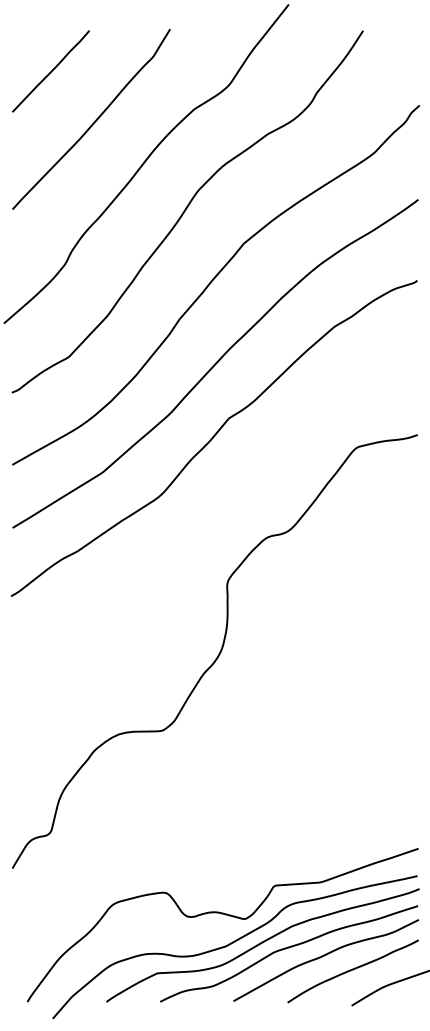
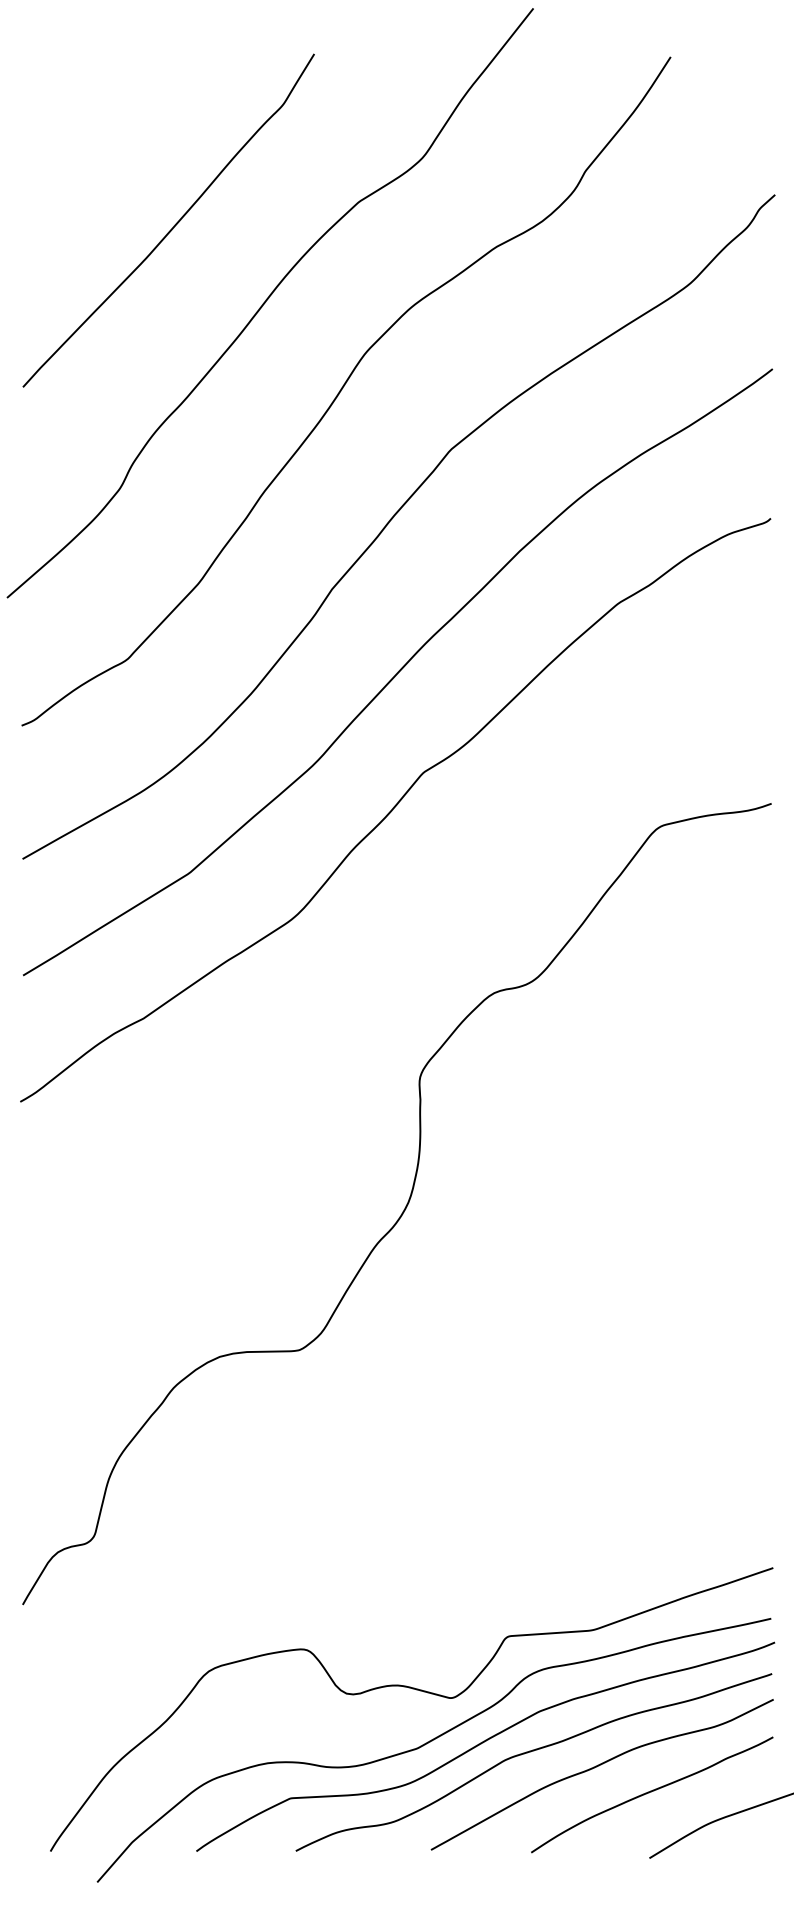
line: (50, 71) -> (93, 132), removed

